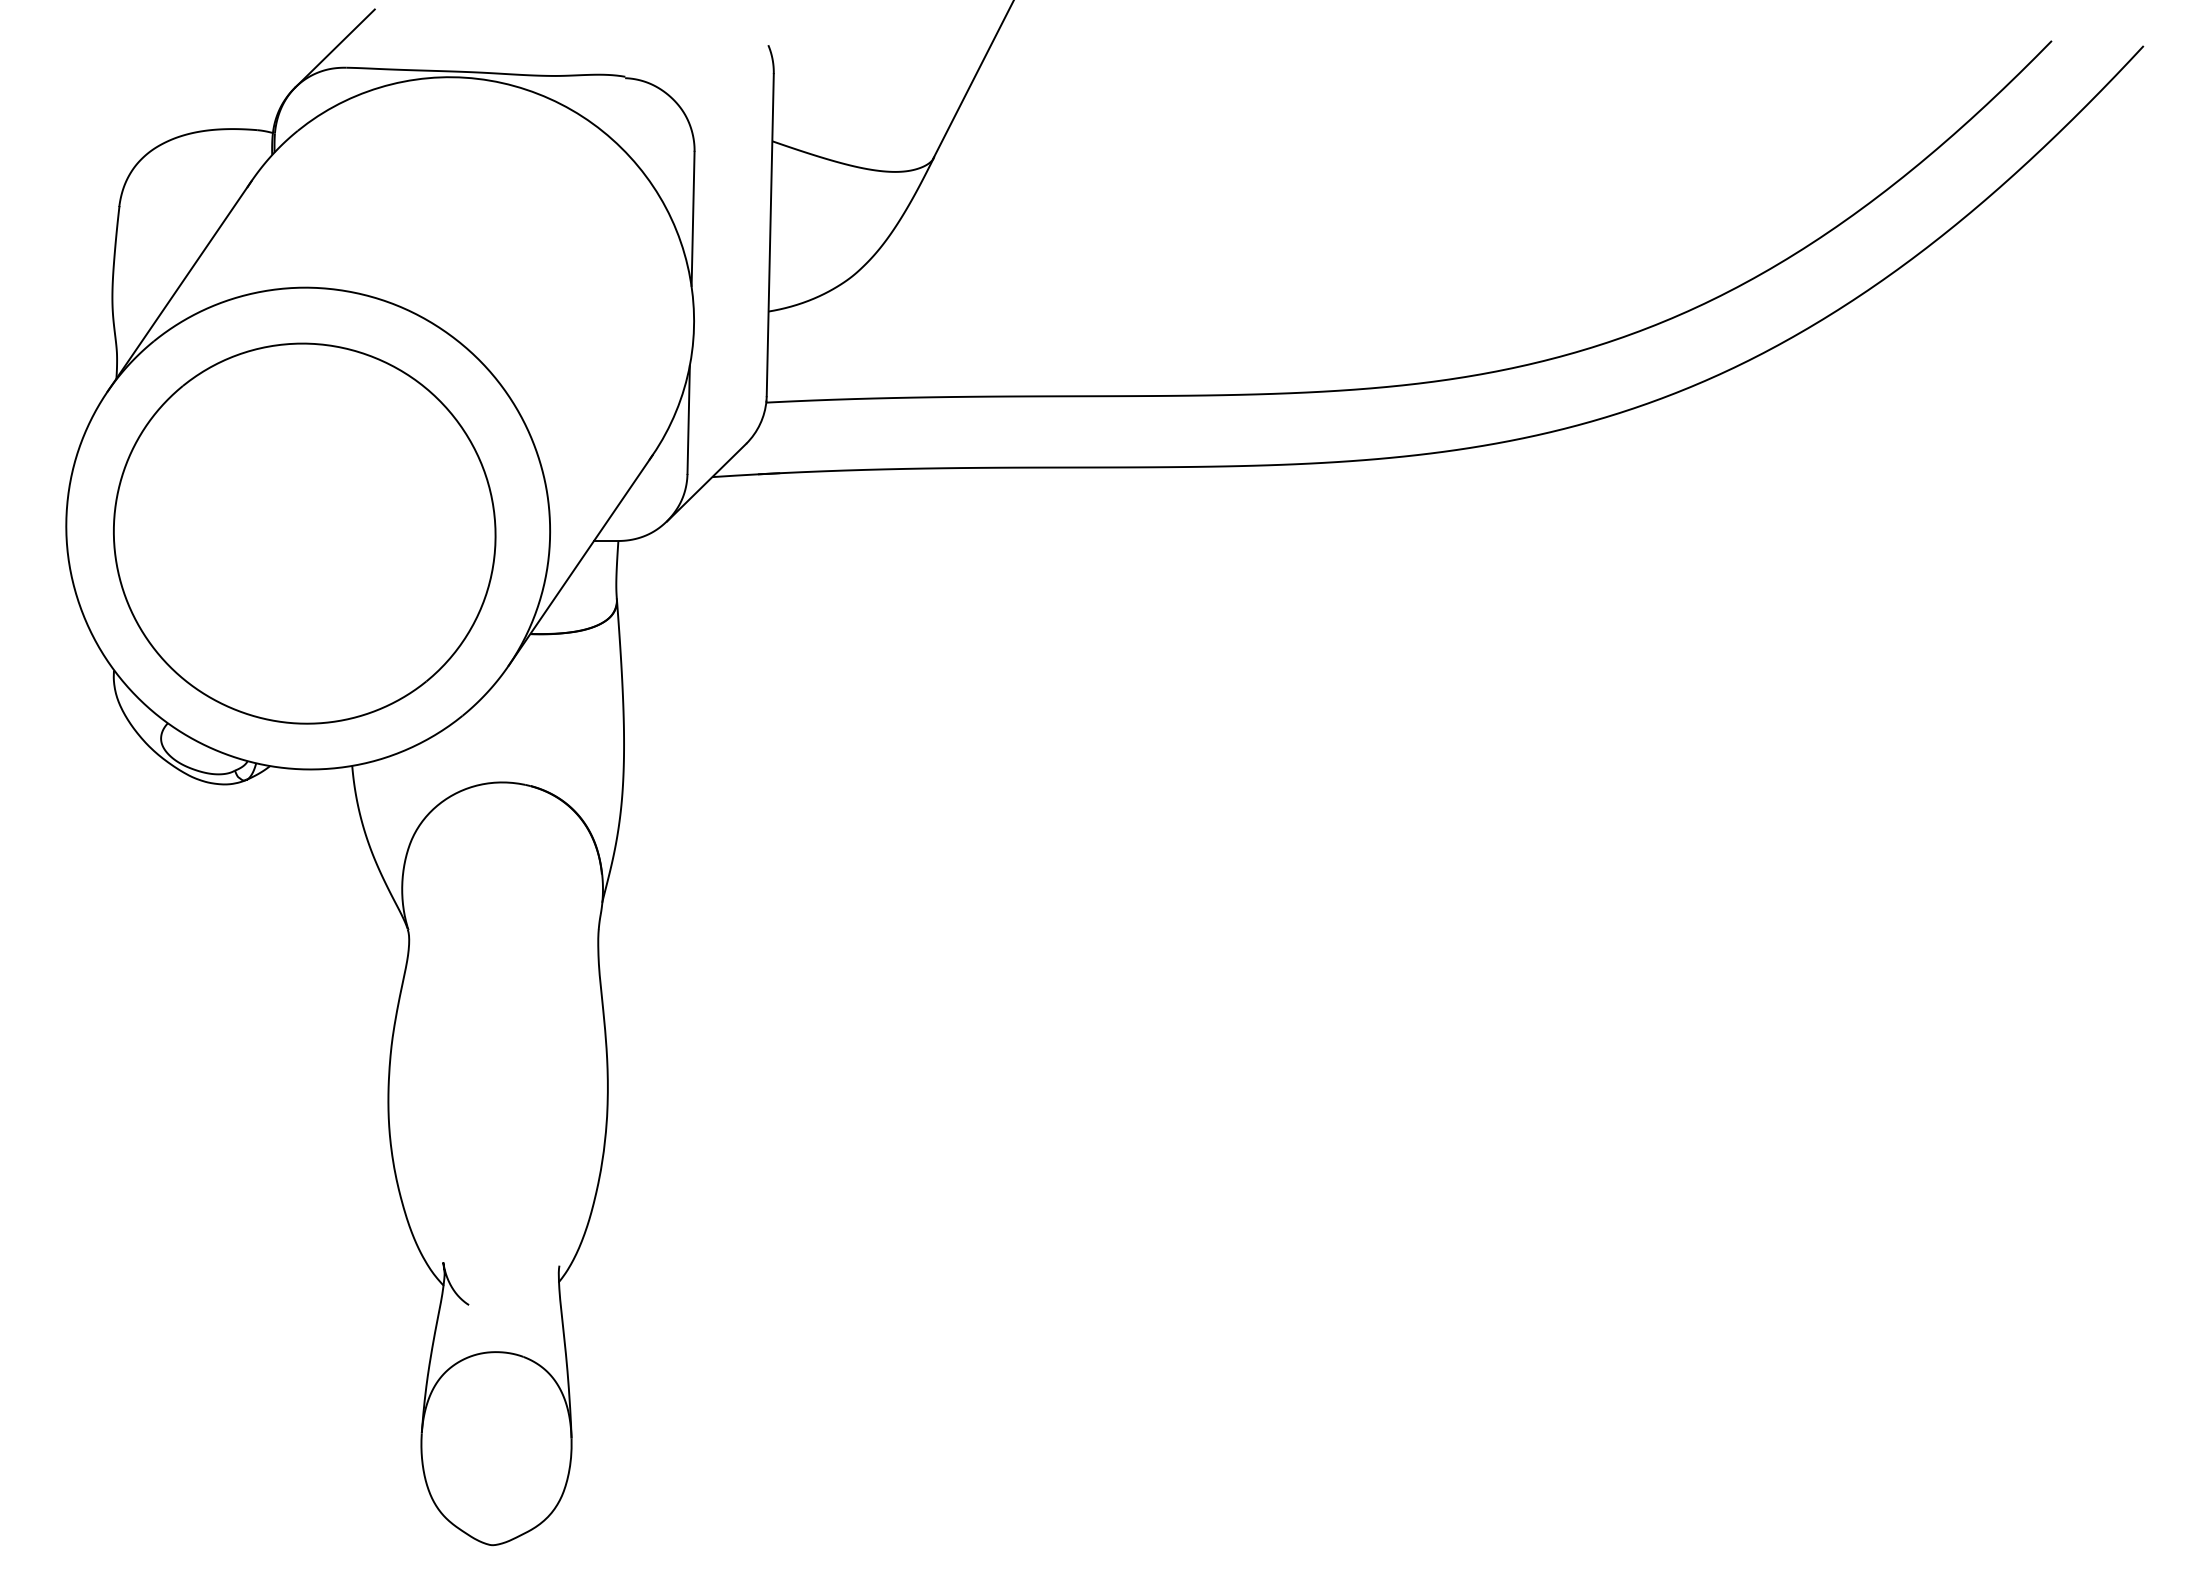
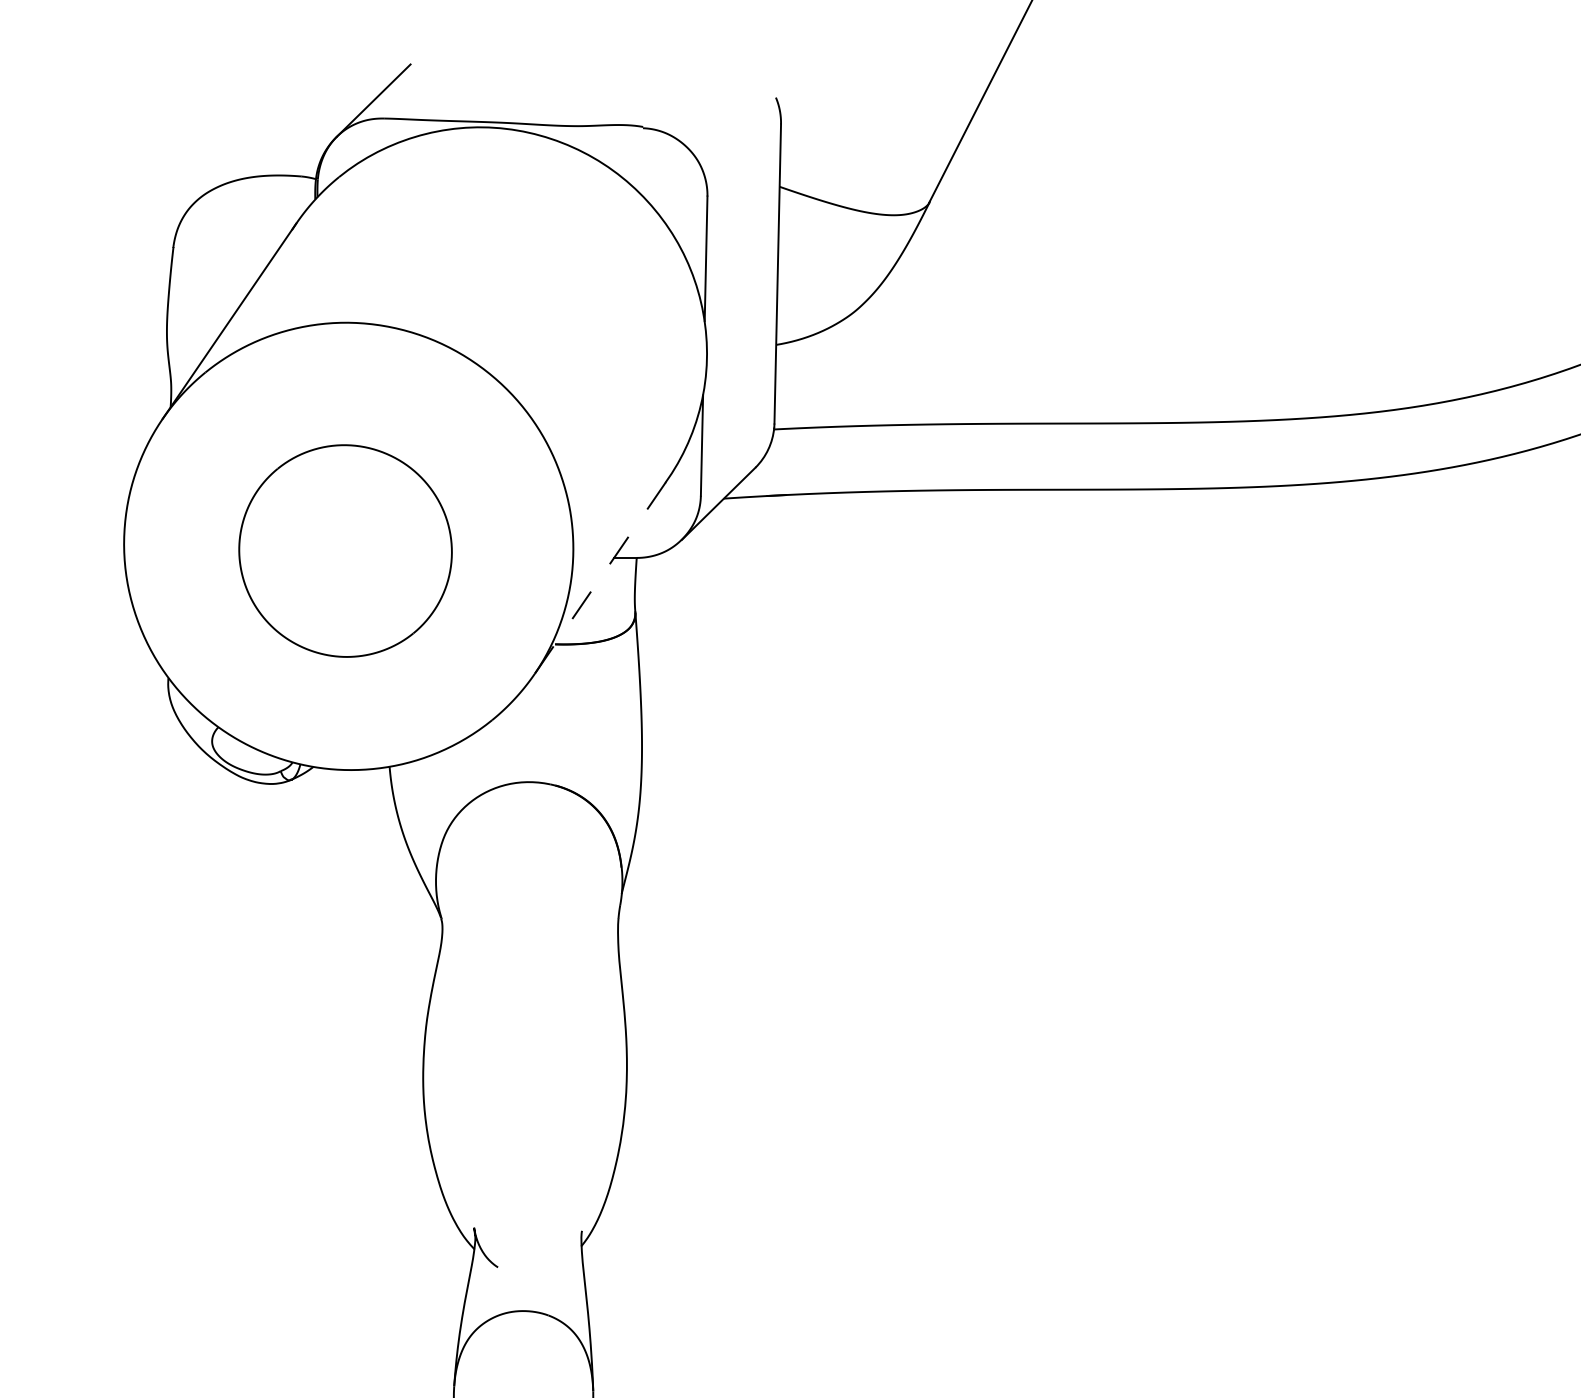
part: (304, 533) -> (345, 550), size x0.6
line: (580, 560) -> (601, 576), solid -> dashed

